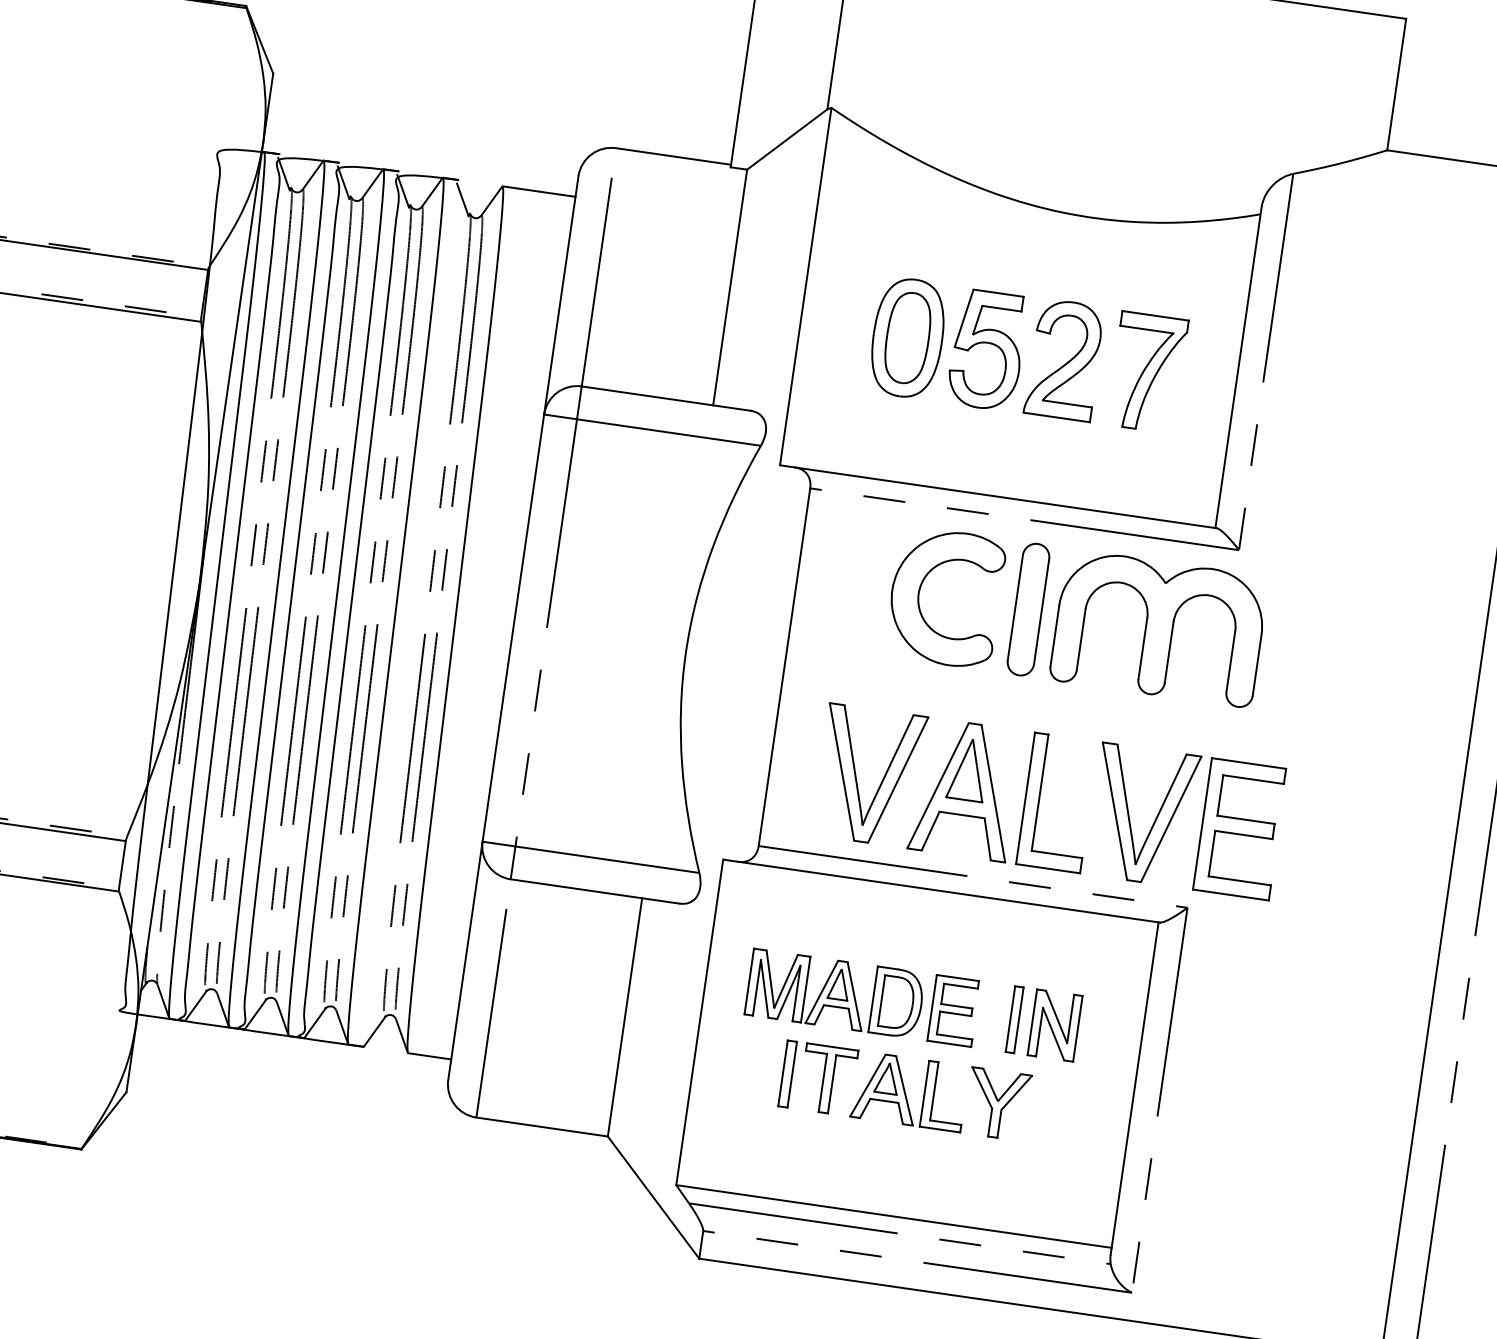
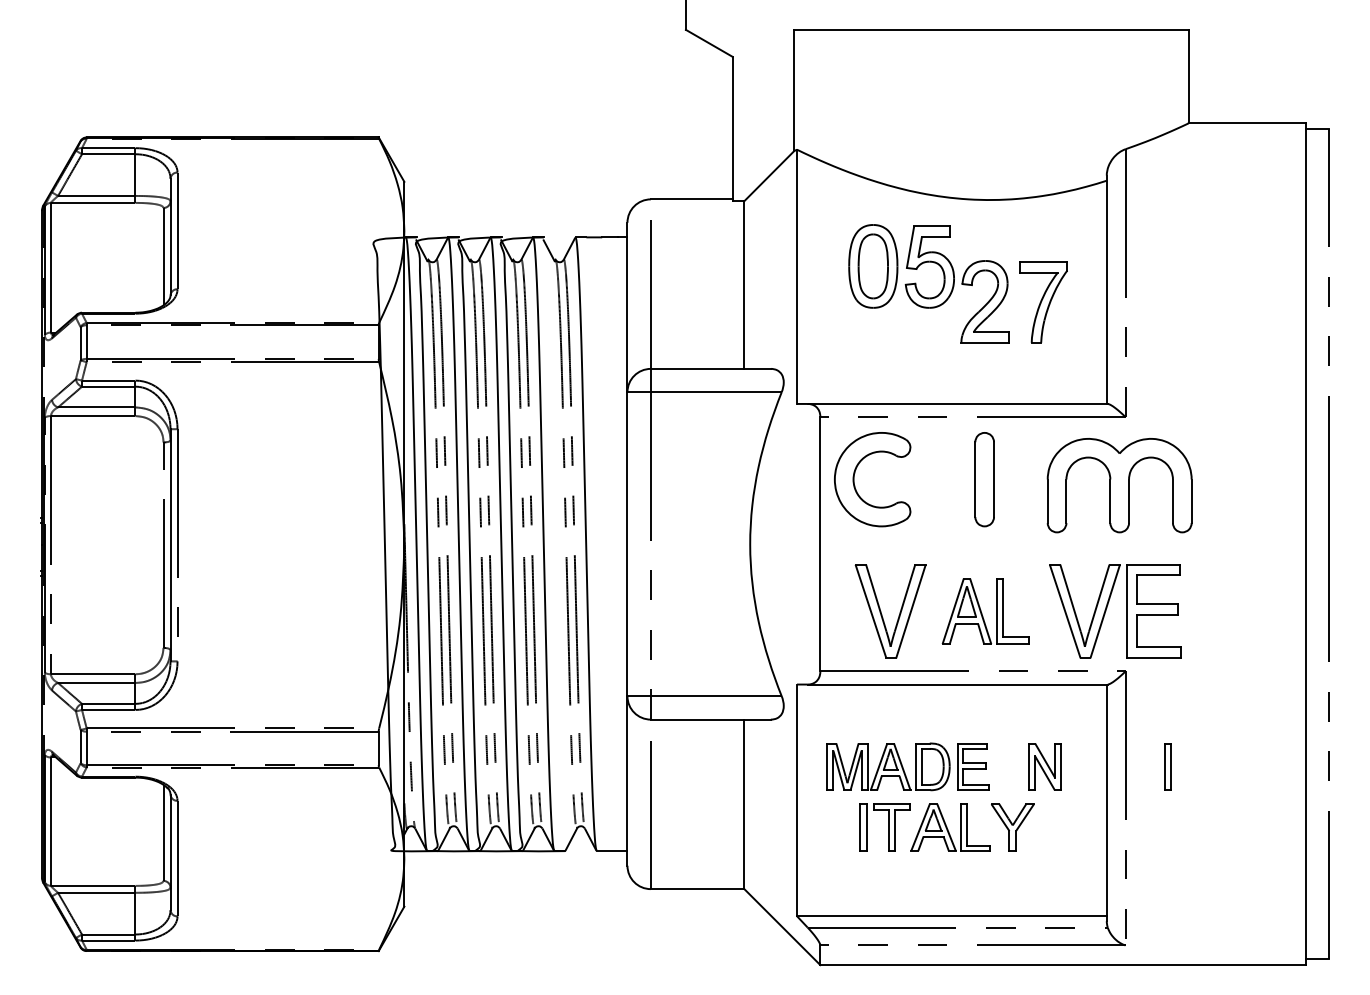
part: (947, 343) -> (901, 266), moved
part: (920, 593) -> (854, 479), moved
part: (1158, 628) -> (1119, 485), moved
part: (1002, 795) -> (985, 611), size x0.7
part: (1013, 1019) -> (1167, 766), moved

